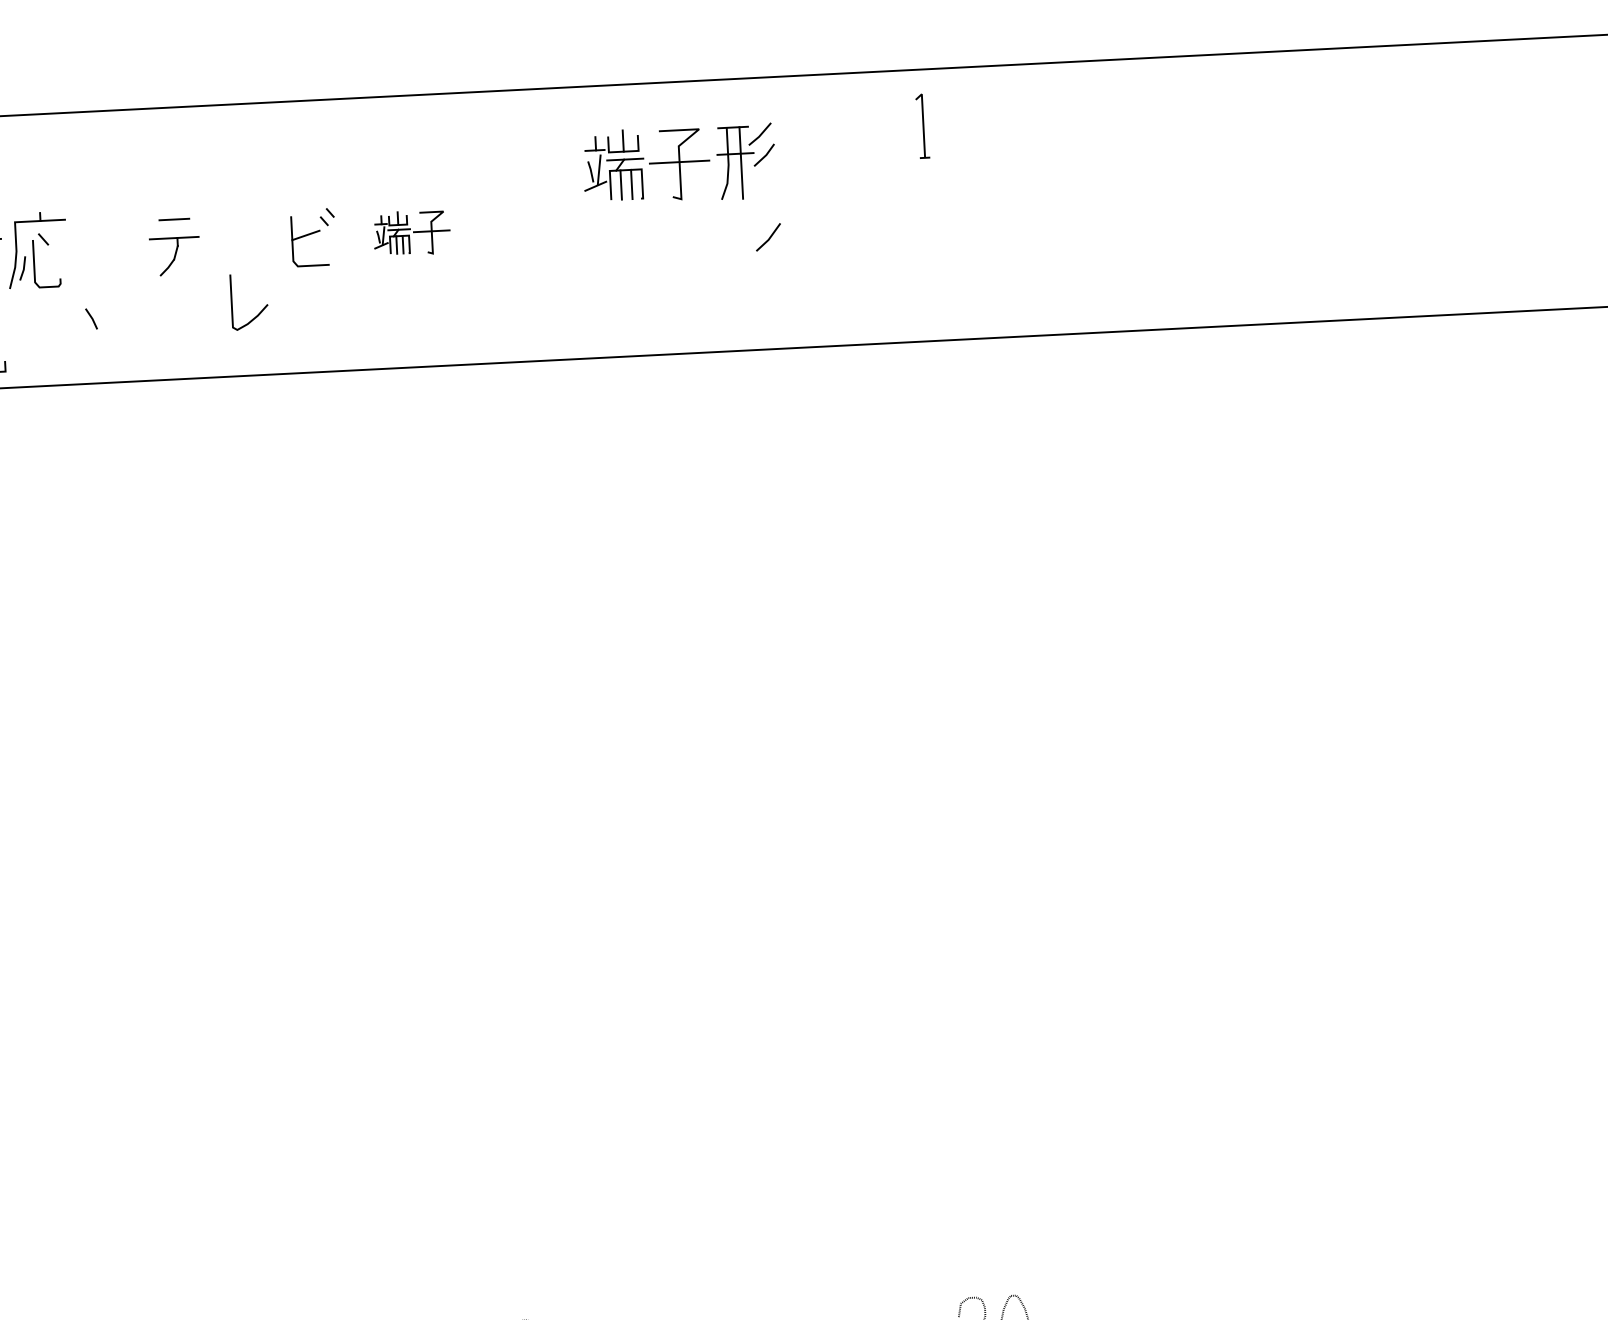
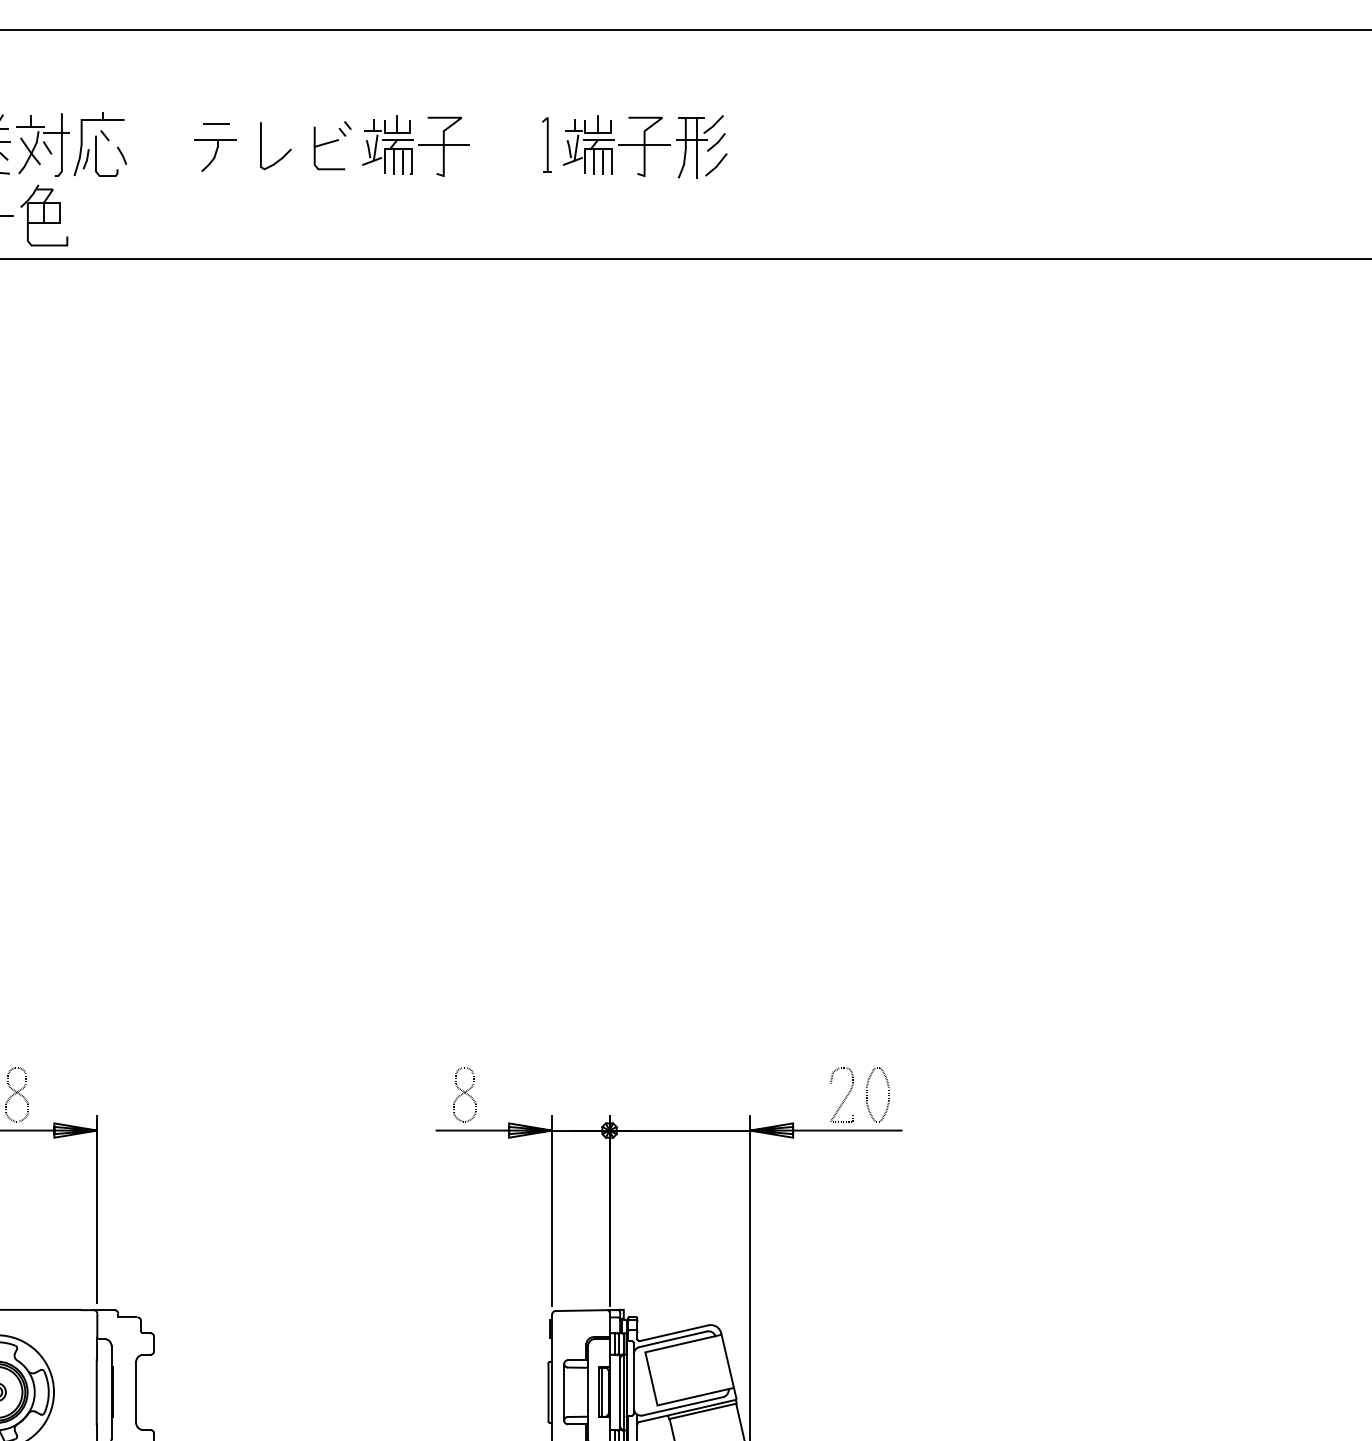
part: (921, 125) -> (546, 144), moved
part: (678, 164) -> (643, 146), moved
part: (411, 233) -> (415, 146), size x1.67
curve: (260, 311) -> (284, 154), moved
line: (92, 318) -> (122, 155), moved

